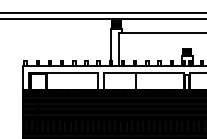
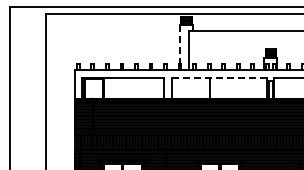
line: (110, 45) -> (179, 45), solid -> dashed
line: (143, 72) -> (219, 77), solid -> dashed

